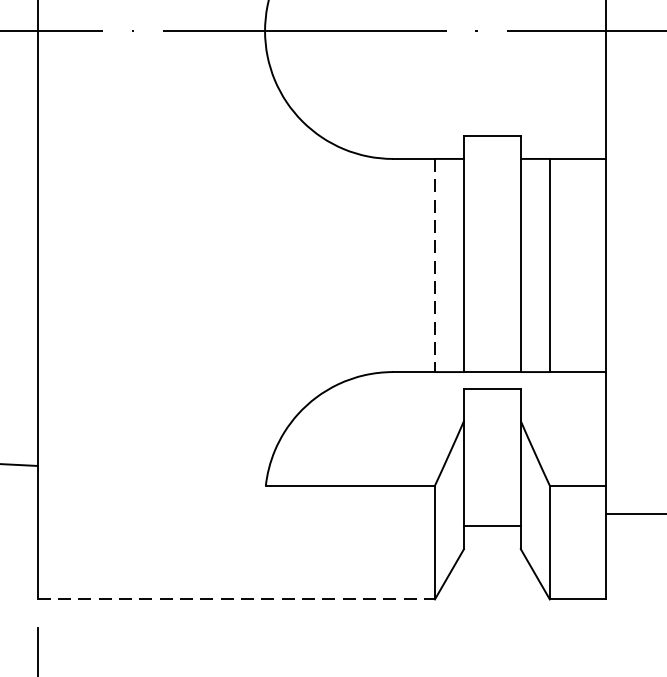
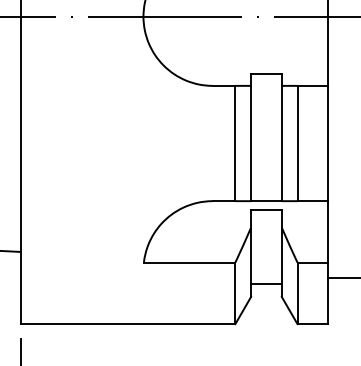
line: (435, 265) -> (235, 143), dashed -> solid
line: (237, 600) -> (128, 324), dashed -> solid

